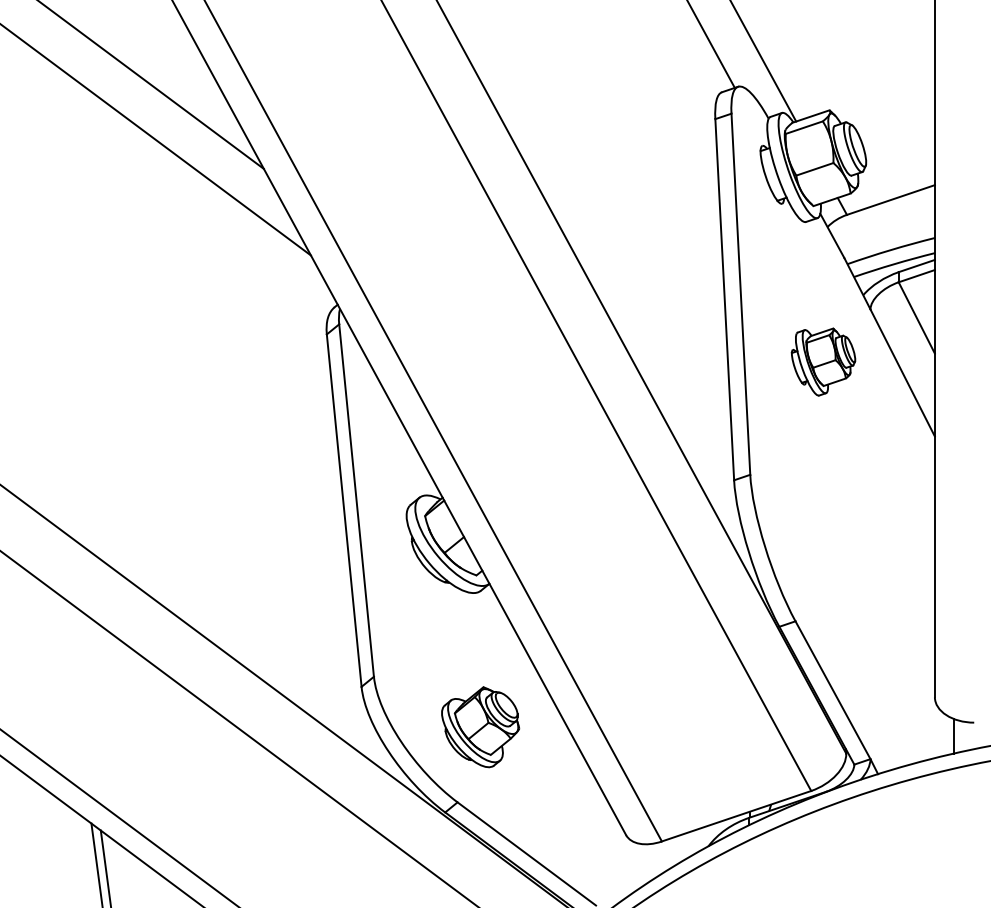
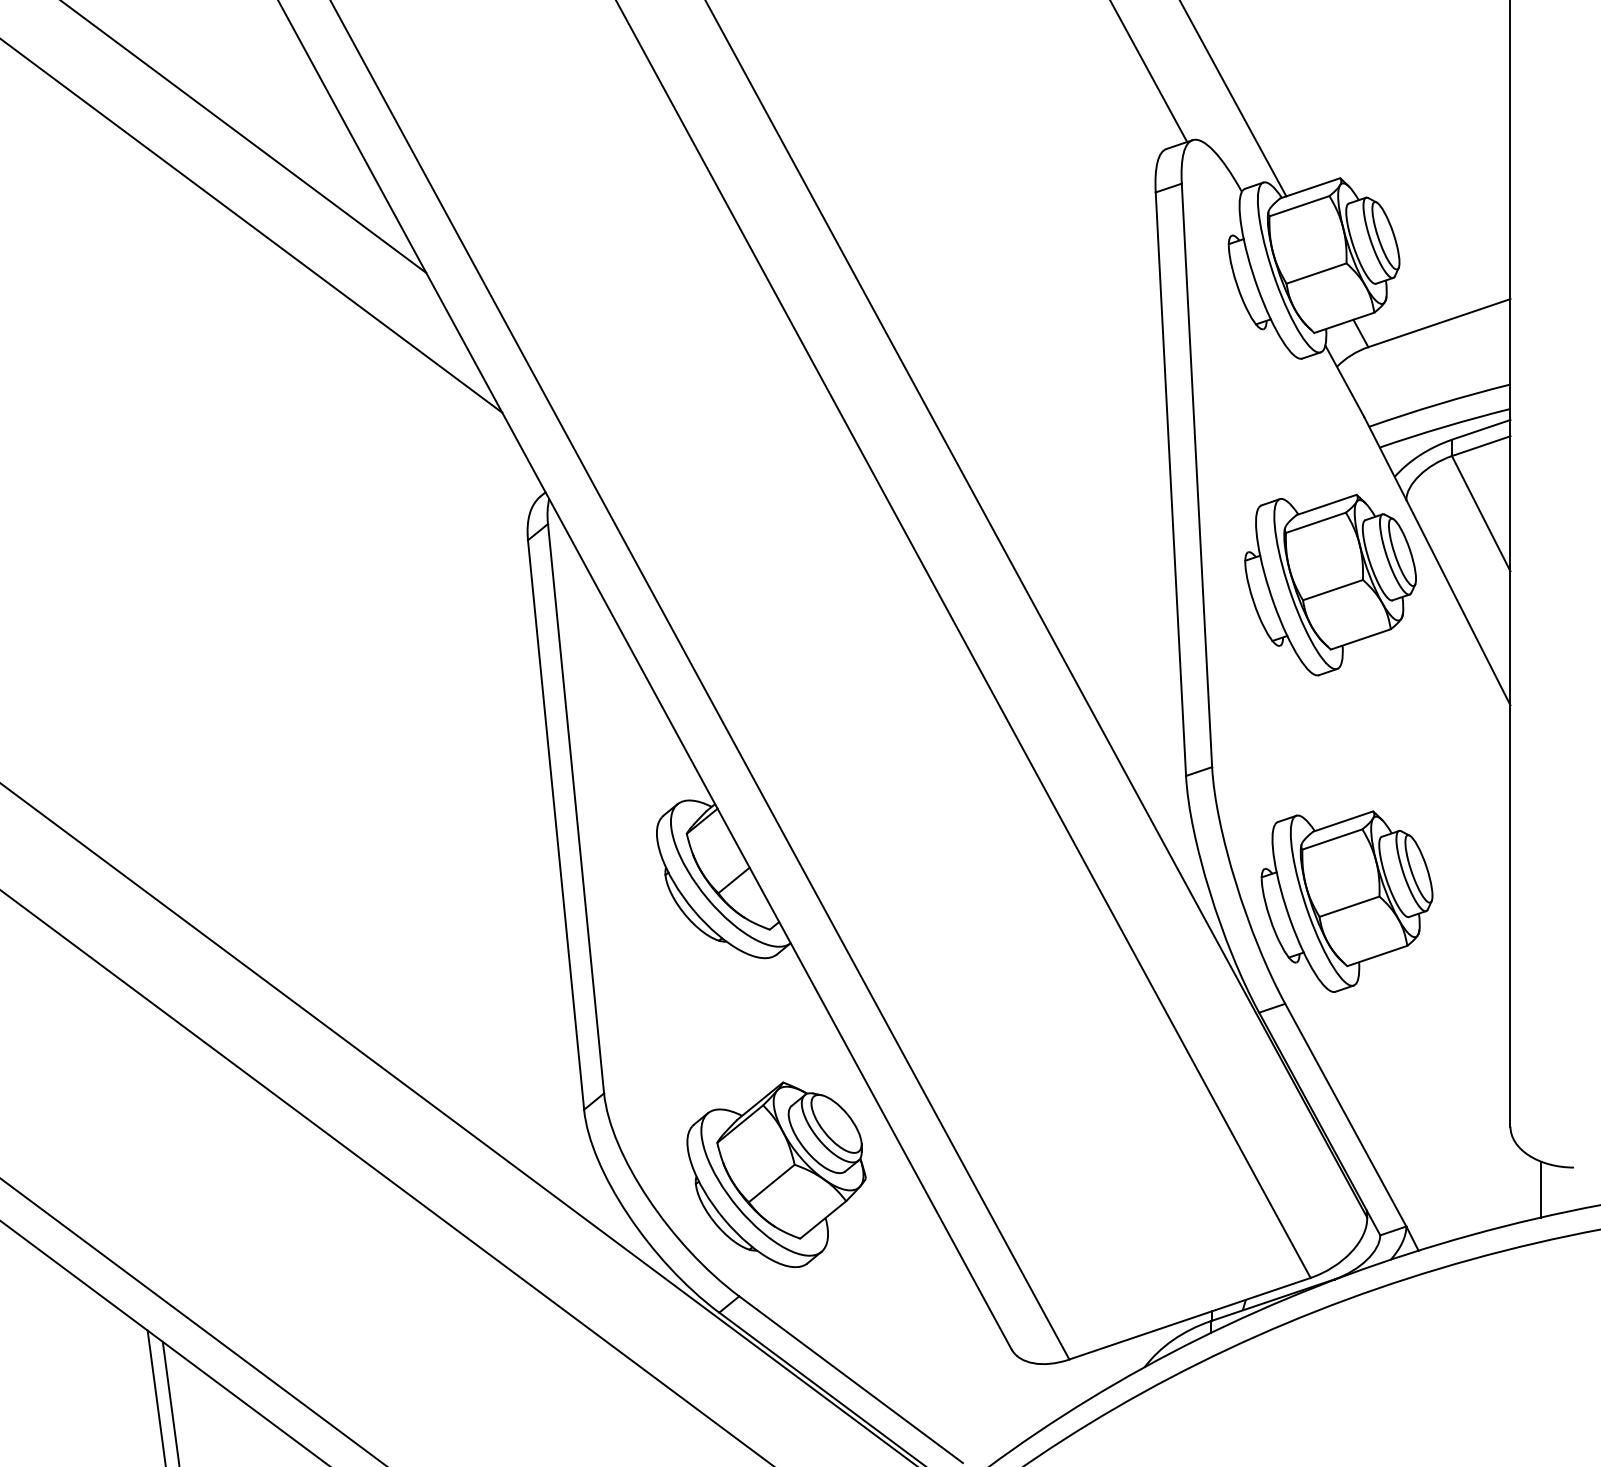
part: (823, 361) -> (1330, 584), size x1.67
part: (833, 557) -> (1346, 900), added
part: (480, 727) -> (776, 1175), size x1.43

